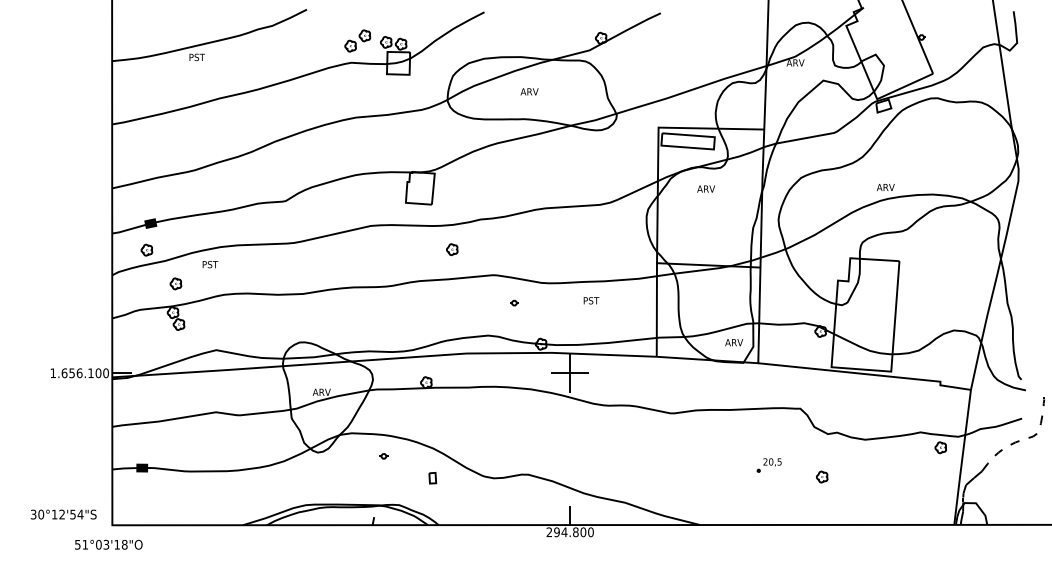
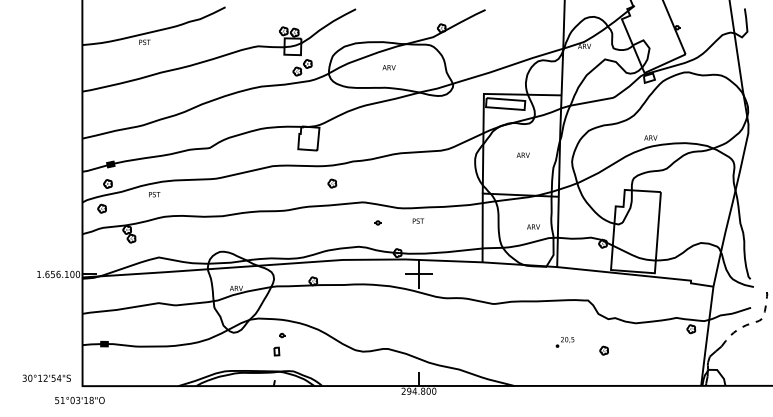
part: (357, 40) -> (302, 67), moved
text: (705, 188) -> (522, 154), moved
part: (175, 283) -> (101, 208), moved
text: (591, 300) -> (418, 220), moved
text: (733, 342) -> (533, 226), moved
part: (432, 478) -> (276, 351), moved

